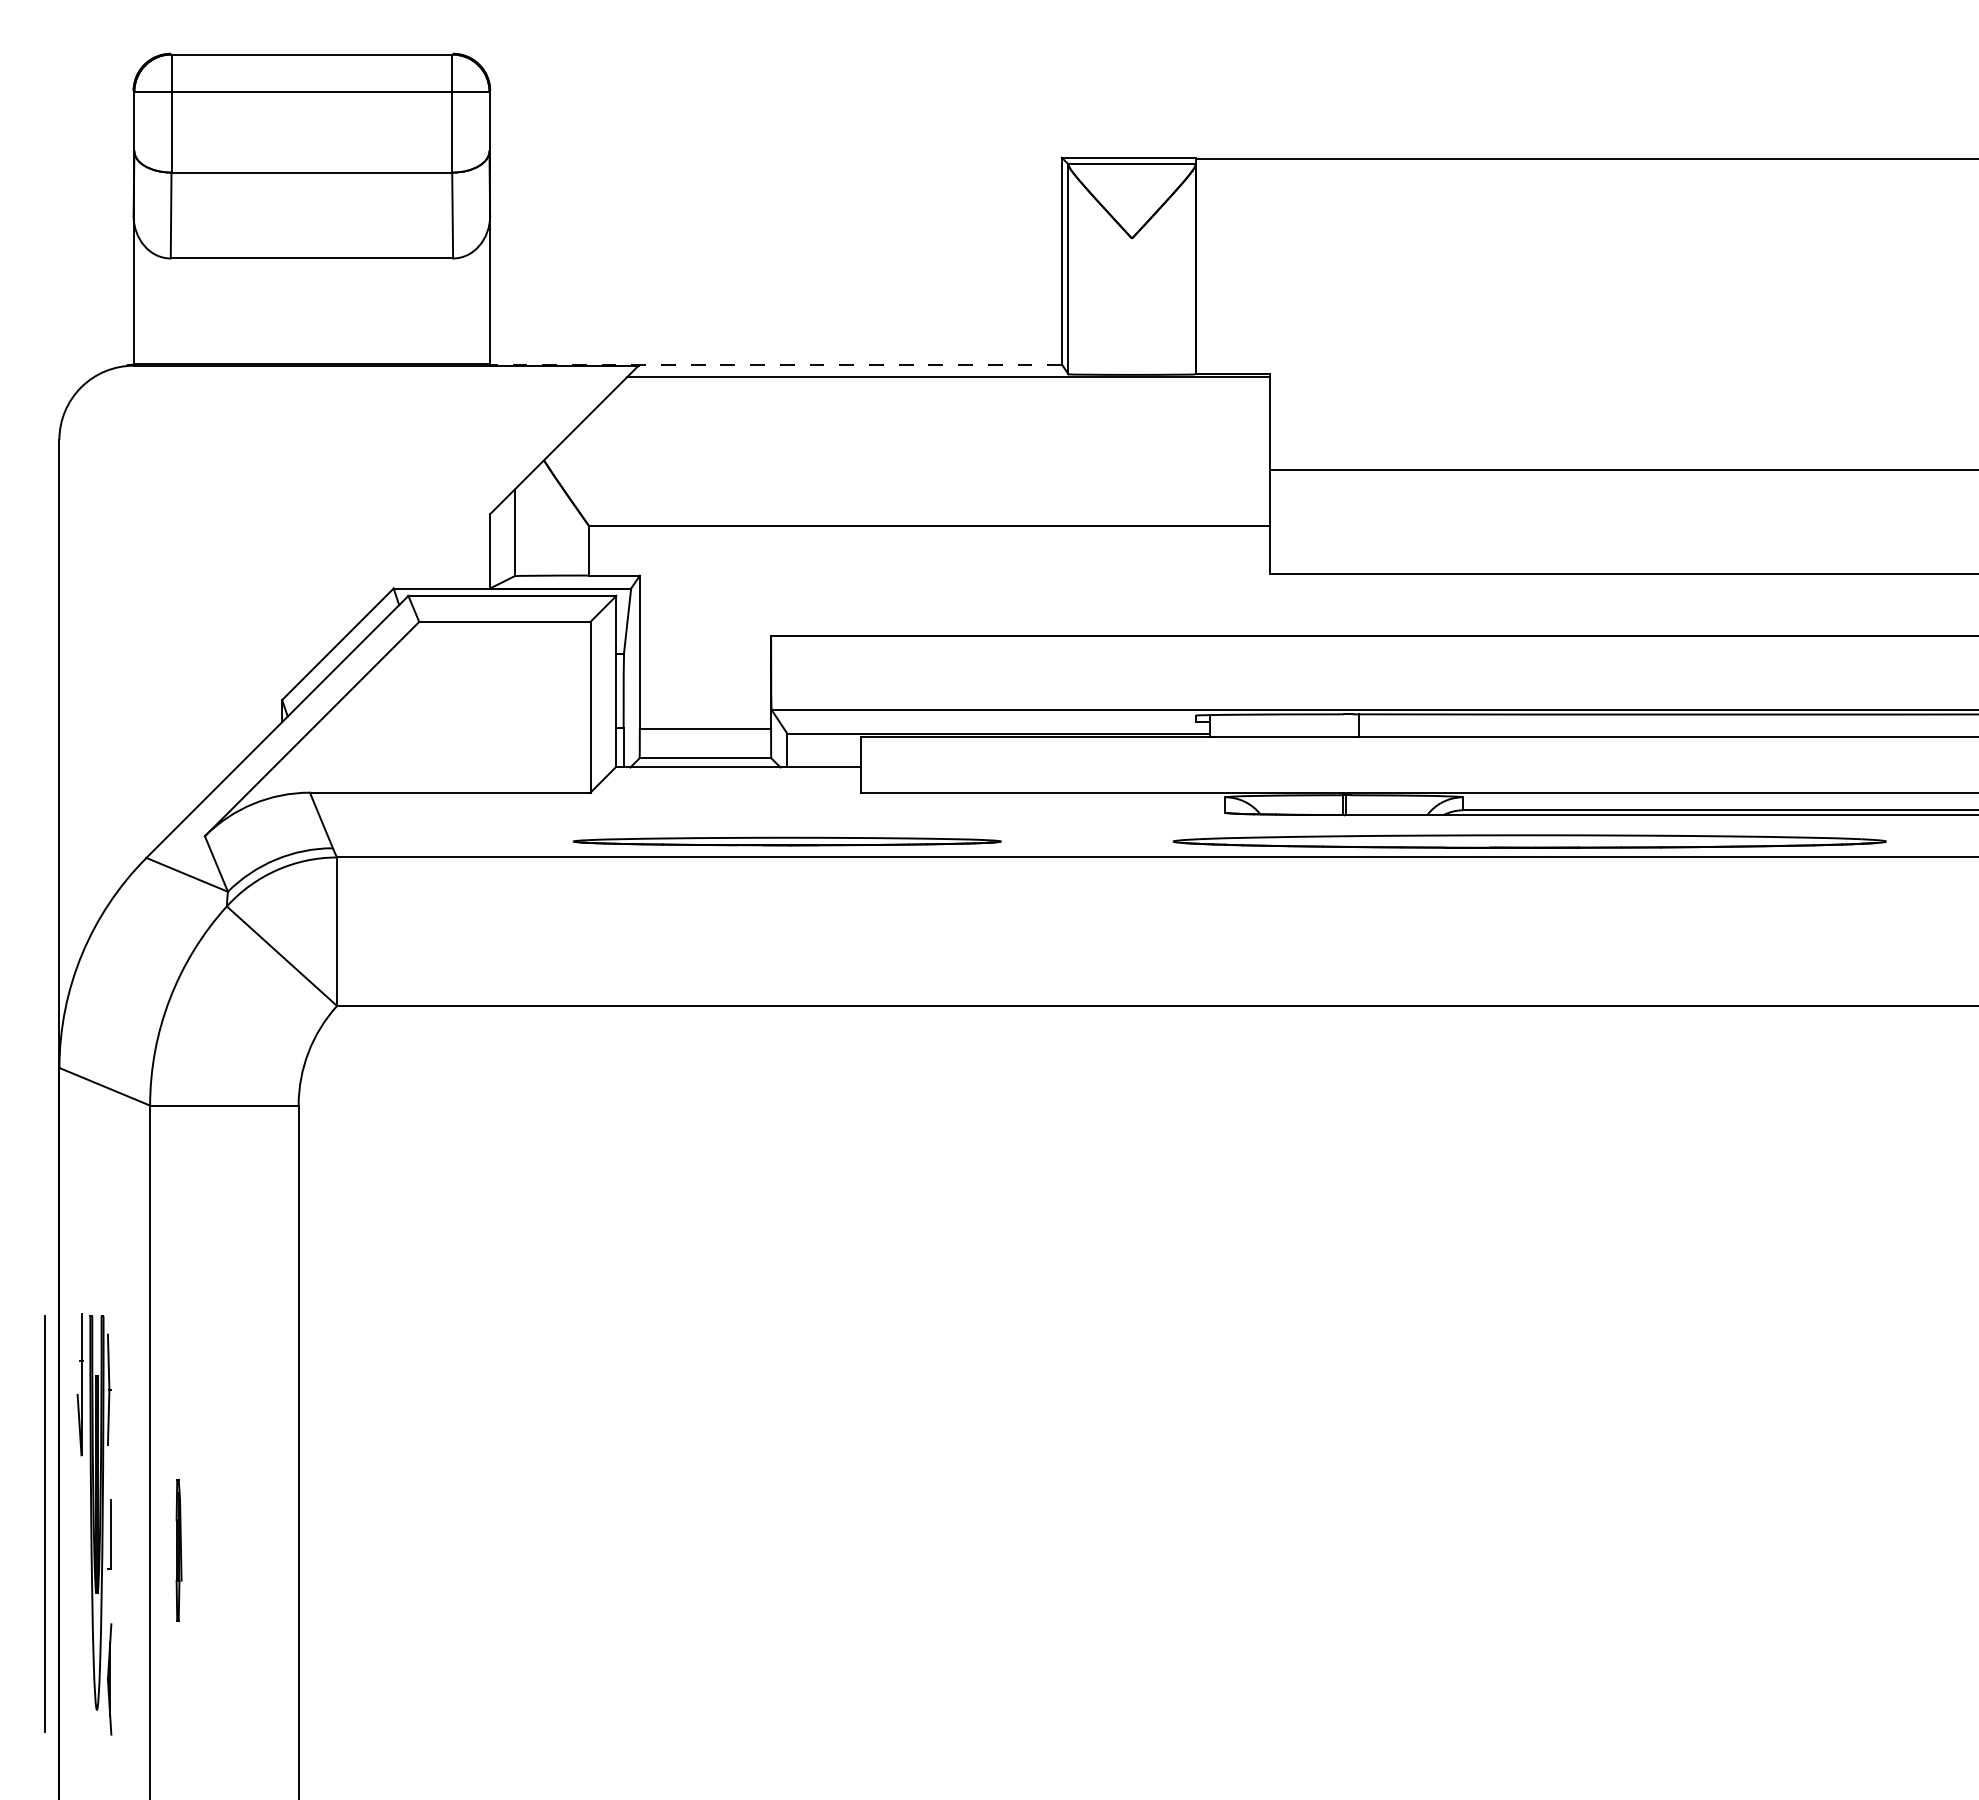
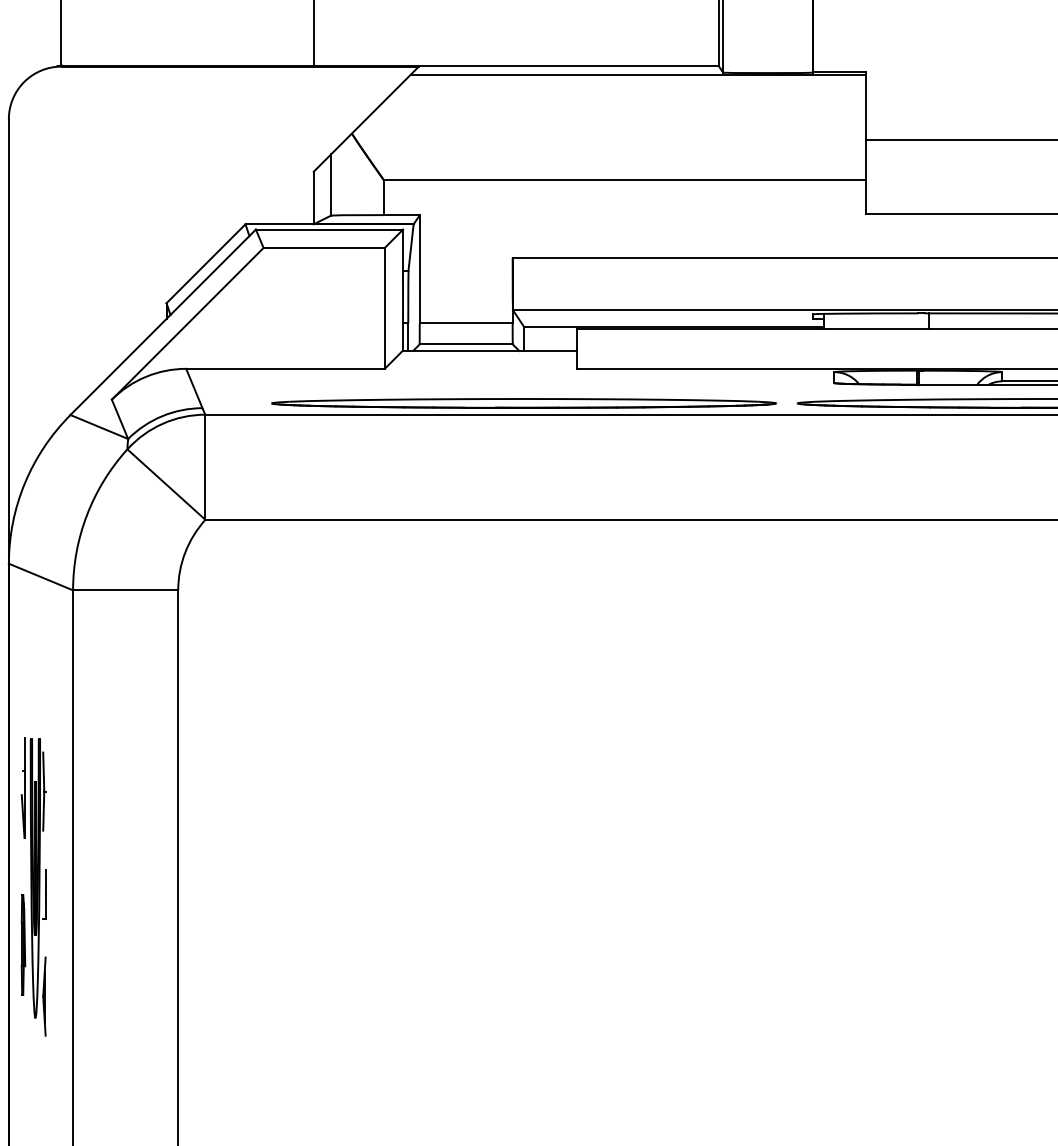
line: (776, 364) -> (516, 65), dashed -> solid
part: (787, 841) -> (524, 403), size x1.67
part: (178, 1550) -> (23, 944), moved

